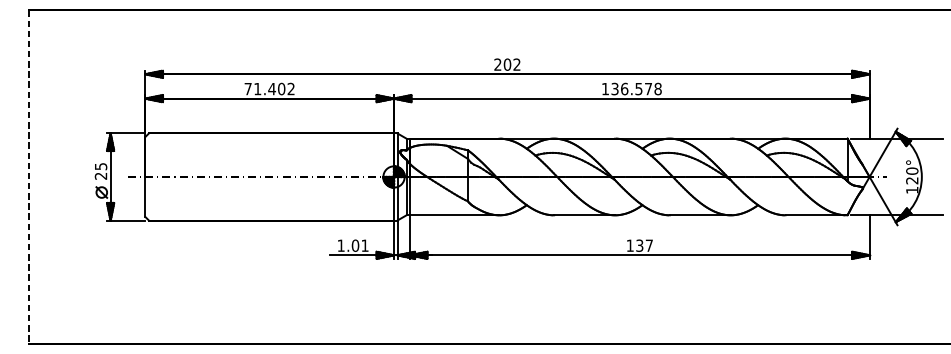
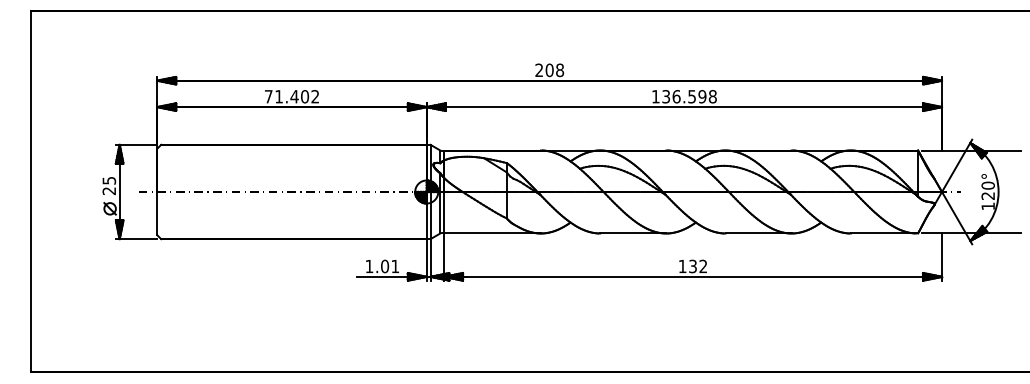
text: (517, 64) -> (560, 70), 202 -> 208
text: (648, 88) -> (702, 96), 136.578 -> 136.598
line: (28, 177) -> (30, 192), dashed -> solid
text: (649, 245) -> (703, 266), 137 -> 132

